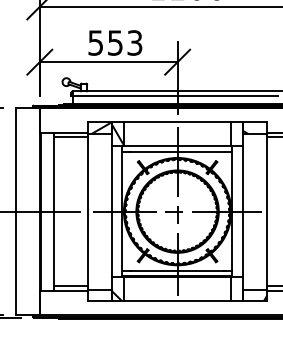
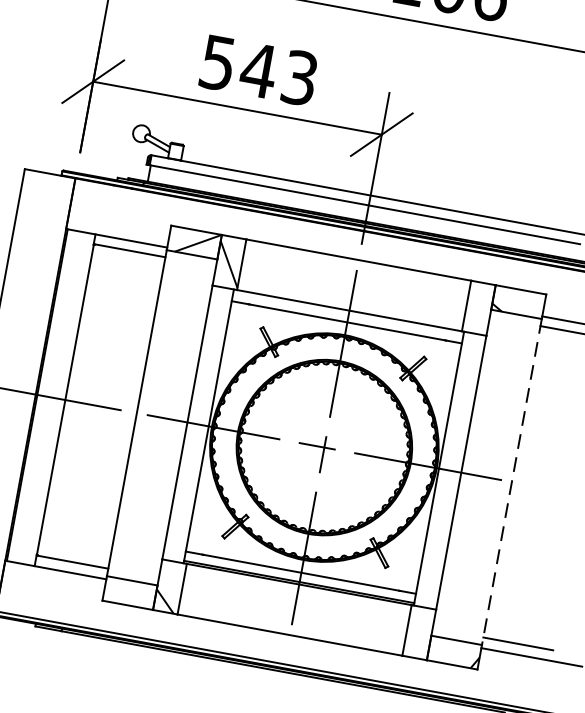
text: (115, 42) -> (259, 69), 553 -> 543
line: (267, 211) -> (512, 481), solid -> dashed

